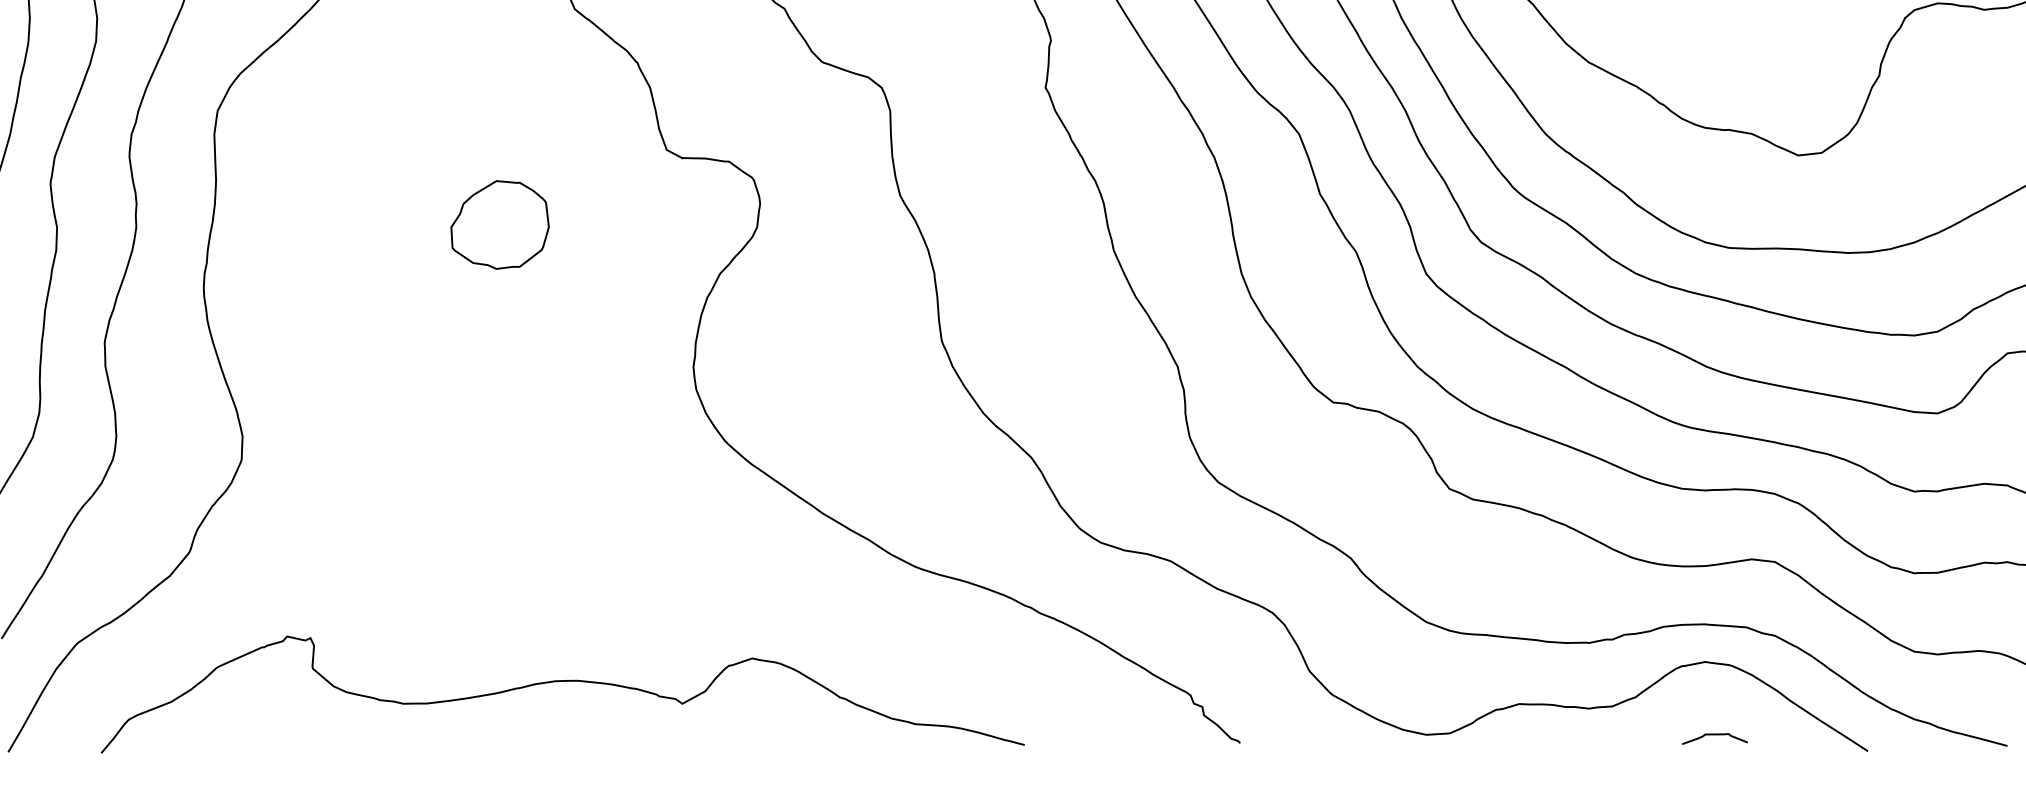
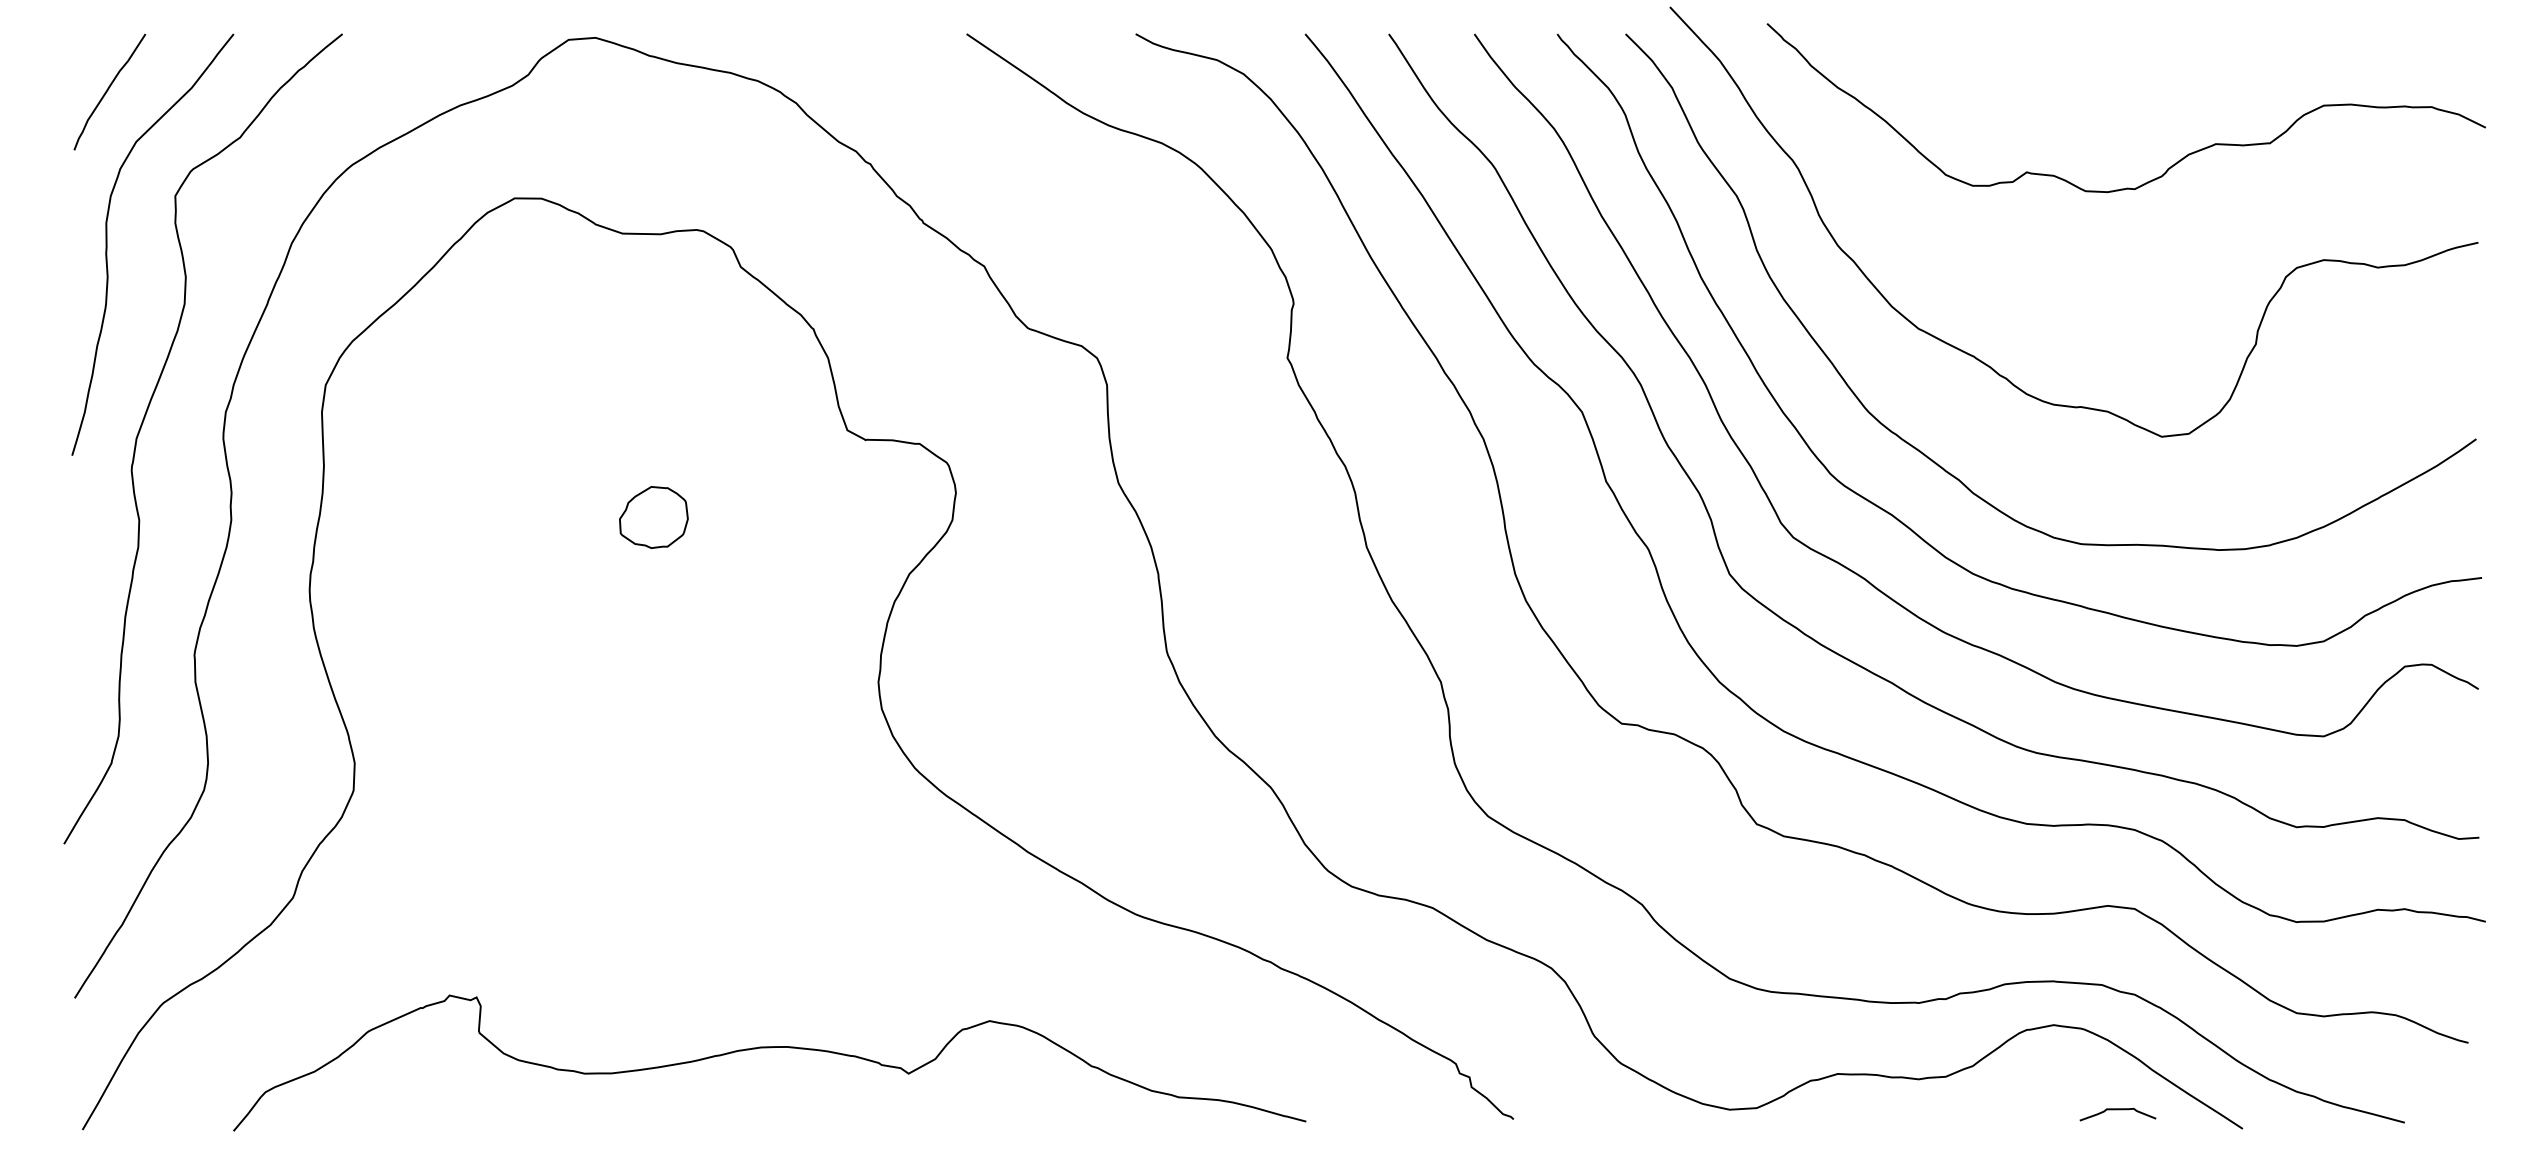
part: (499, 224) -> (653, 517), size x0.6
curve: (562, 682) -> (769, 1048), moved
curve: (1714, 735) -> (2117, 1110), moved

